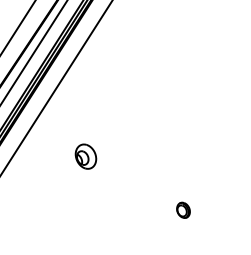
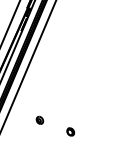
part: (85, 156) -> (39, 120), size x0.6
part: (183, 209) -> (70, 131), moved

